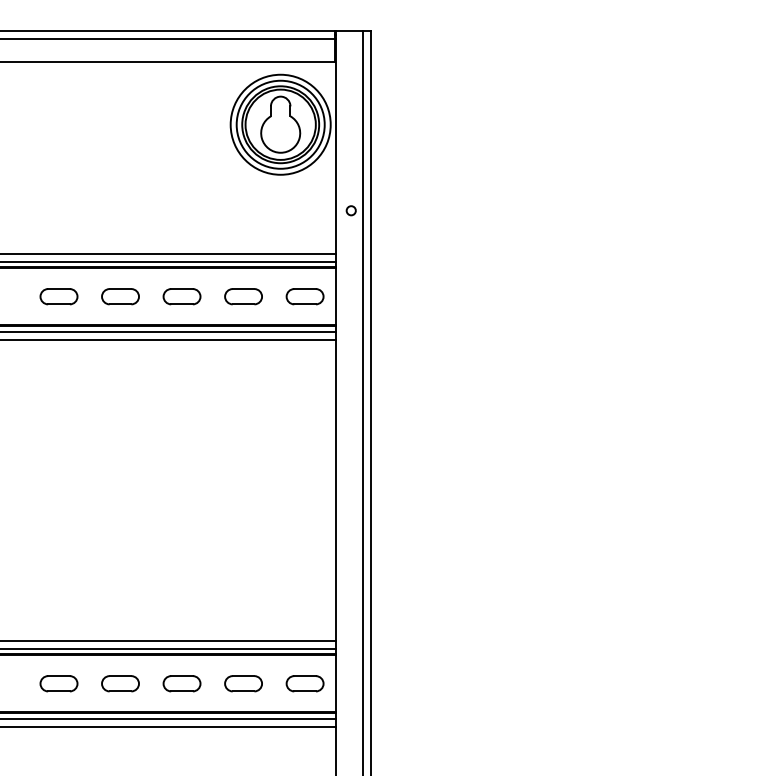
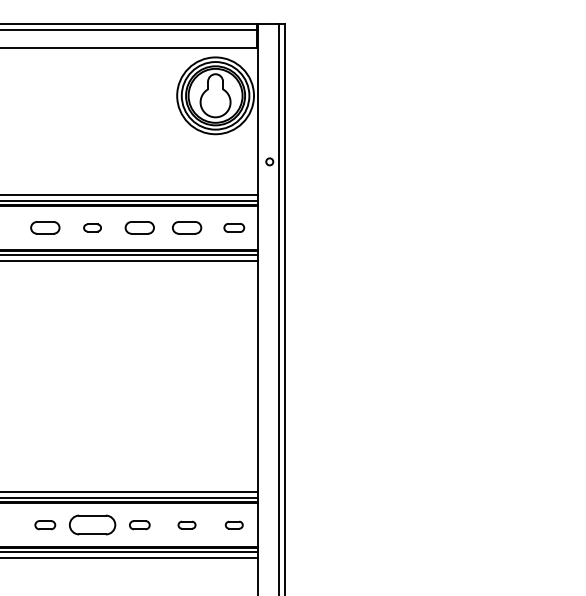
part: (120, 296) -> (92, 227), size x0.6
part: (304, 296) -> (233, 227), size x0.7
part: (58, 683) -> (44, 524), size x0.7
part: (120, 683) -> (92, 524), size x1.6
part: (181, 683) -> (139, 524), size x0.7
part: (243, 683) -> (187, 524), size x0.6
part: (304, 683) -> (233, 524), size x0.6

